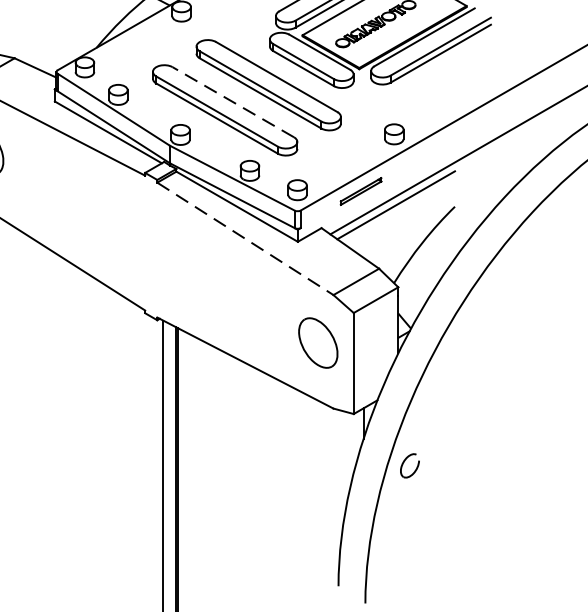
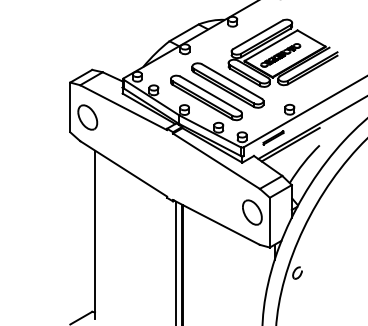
line: (233, 101) -> (210, 93), dashed -> solid
line: (245, 239) -> (216, 161), dashed -> solid

